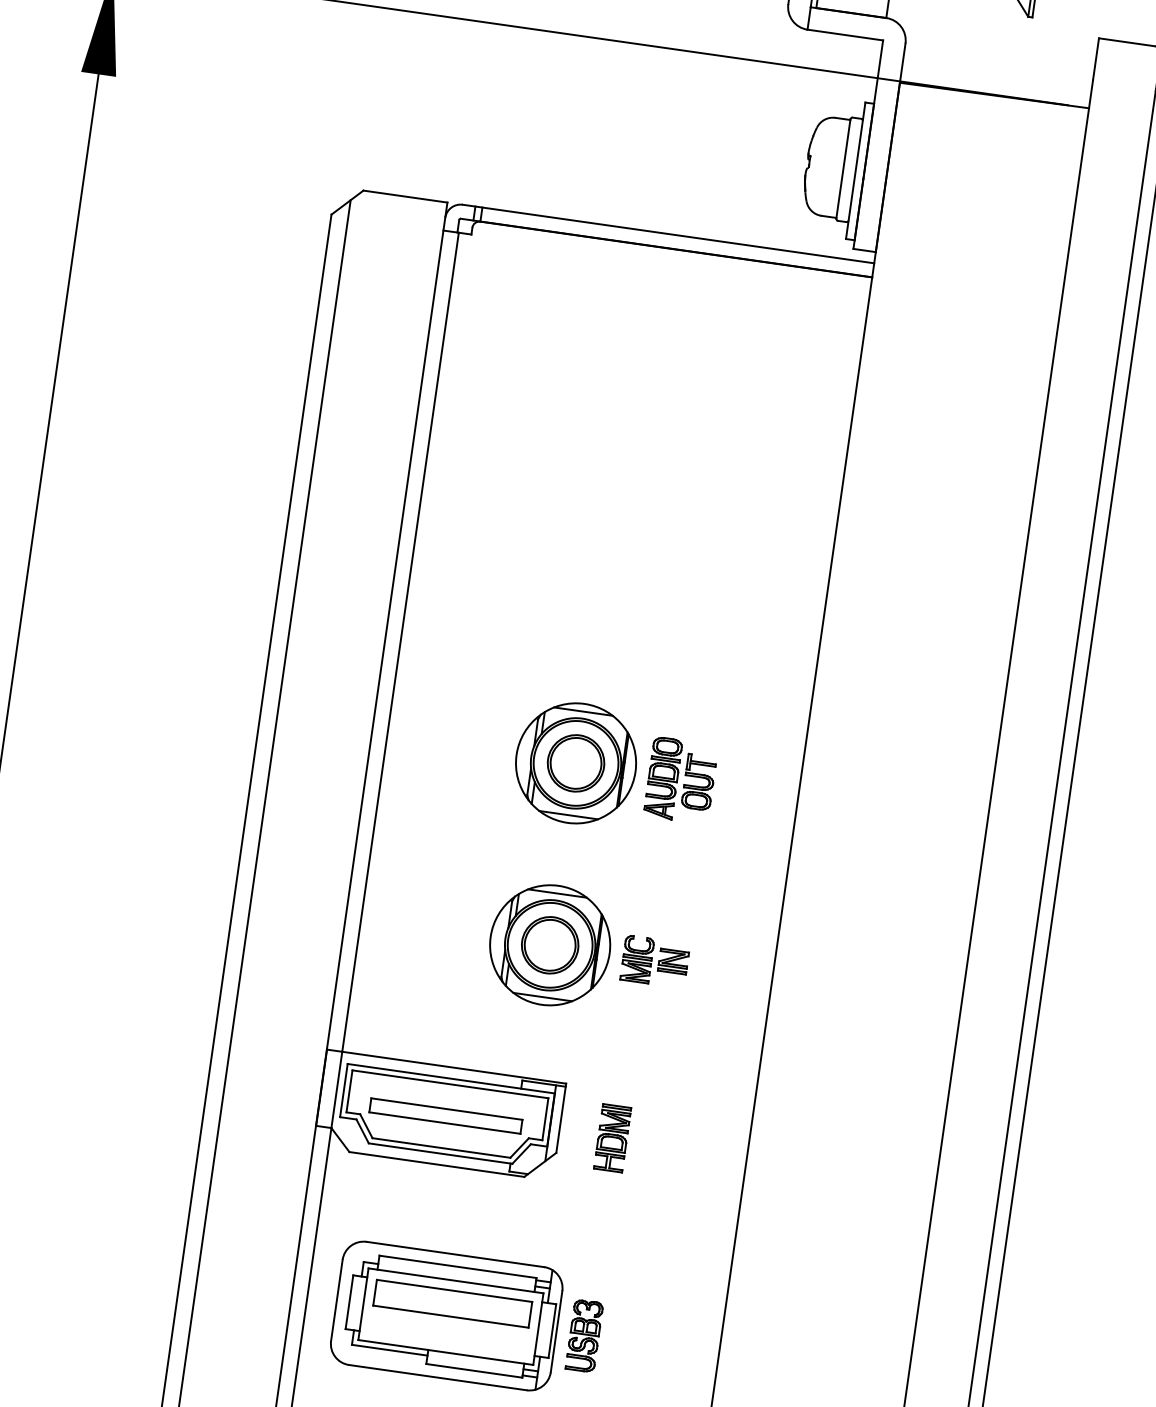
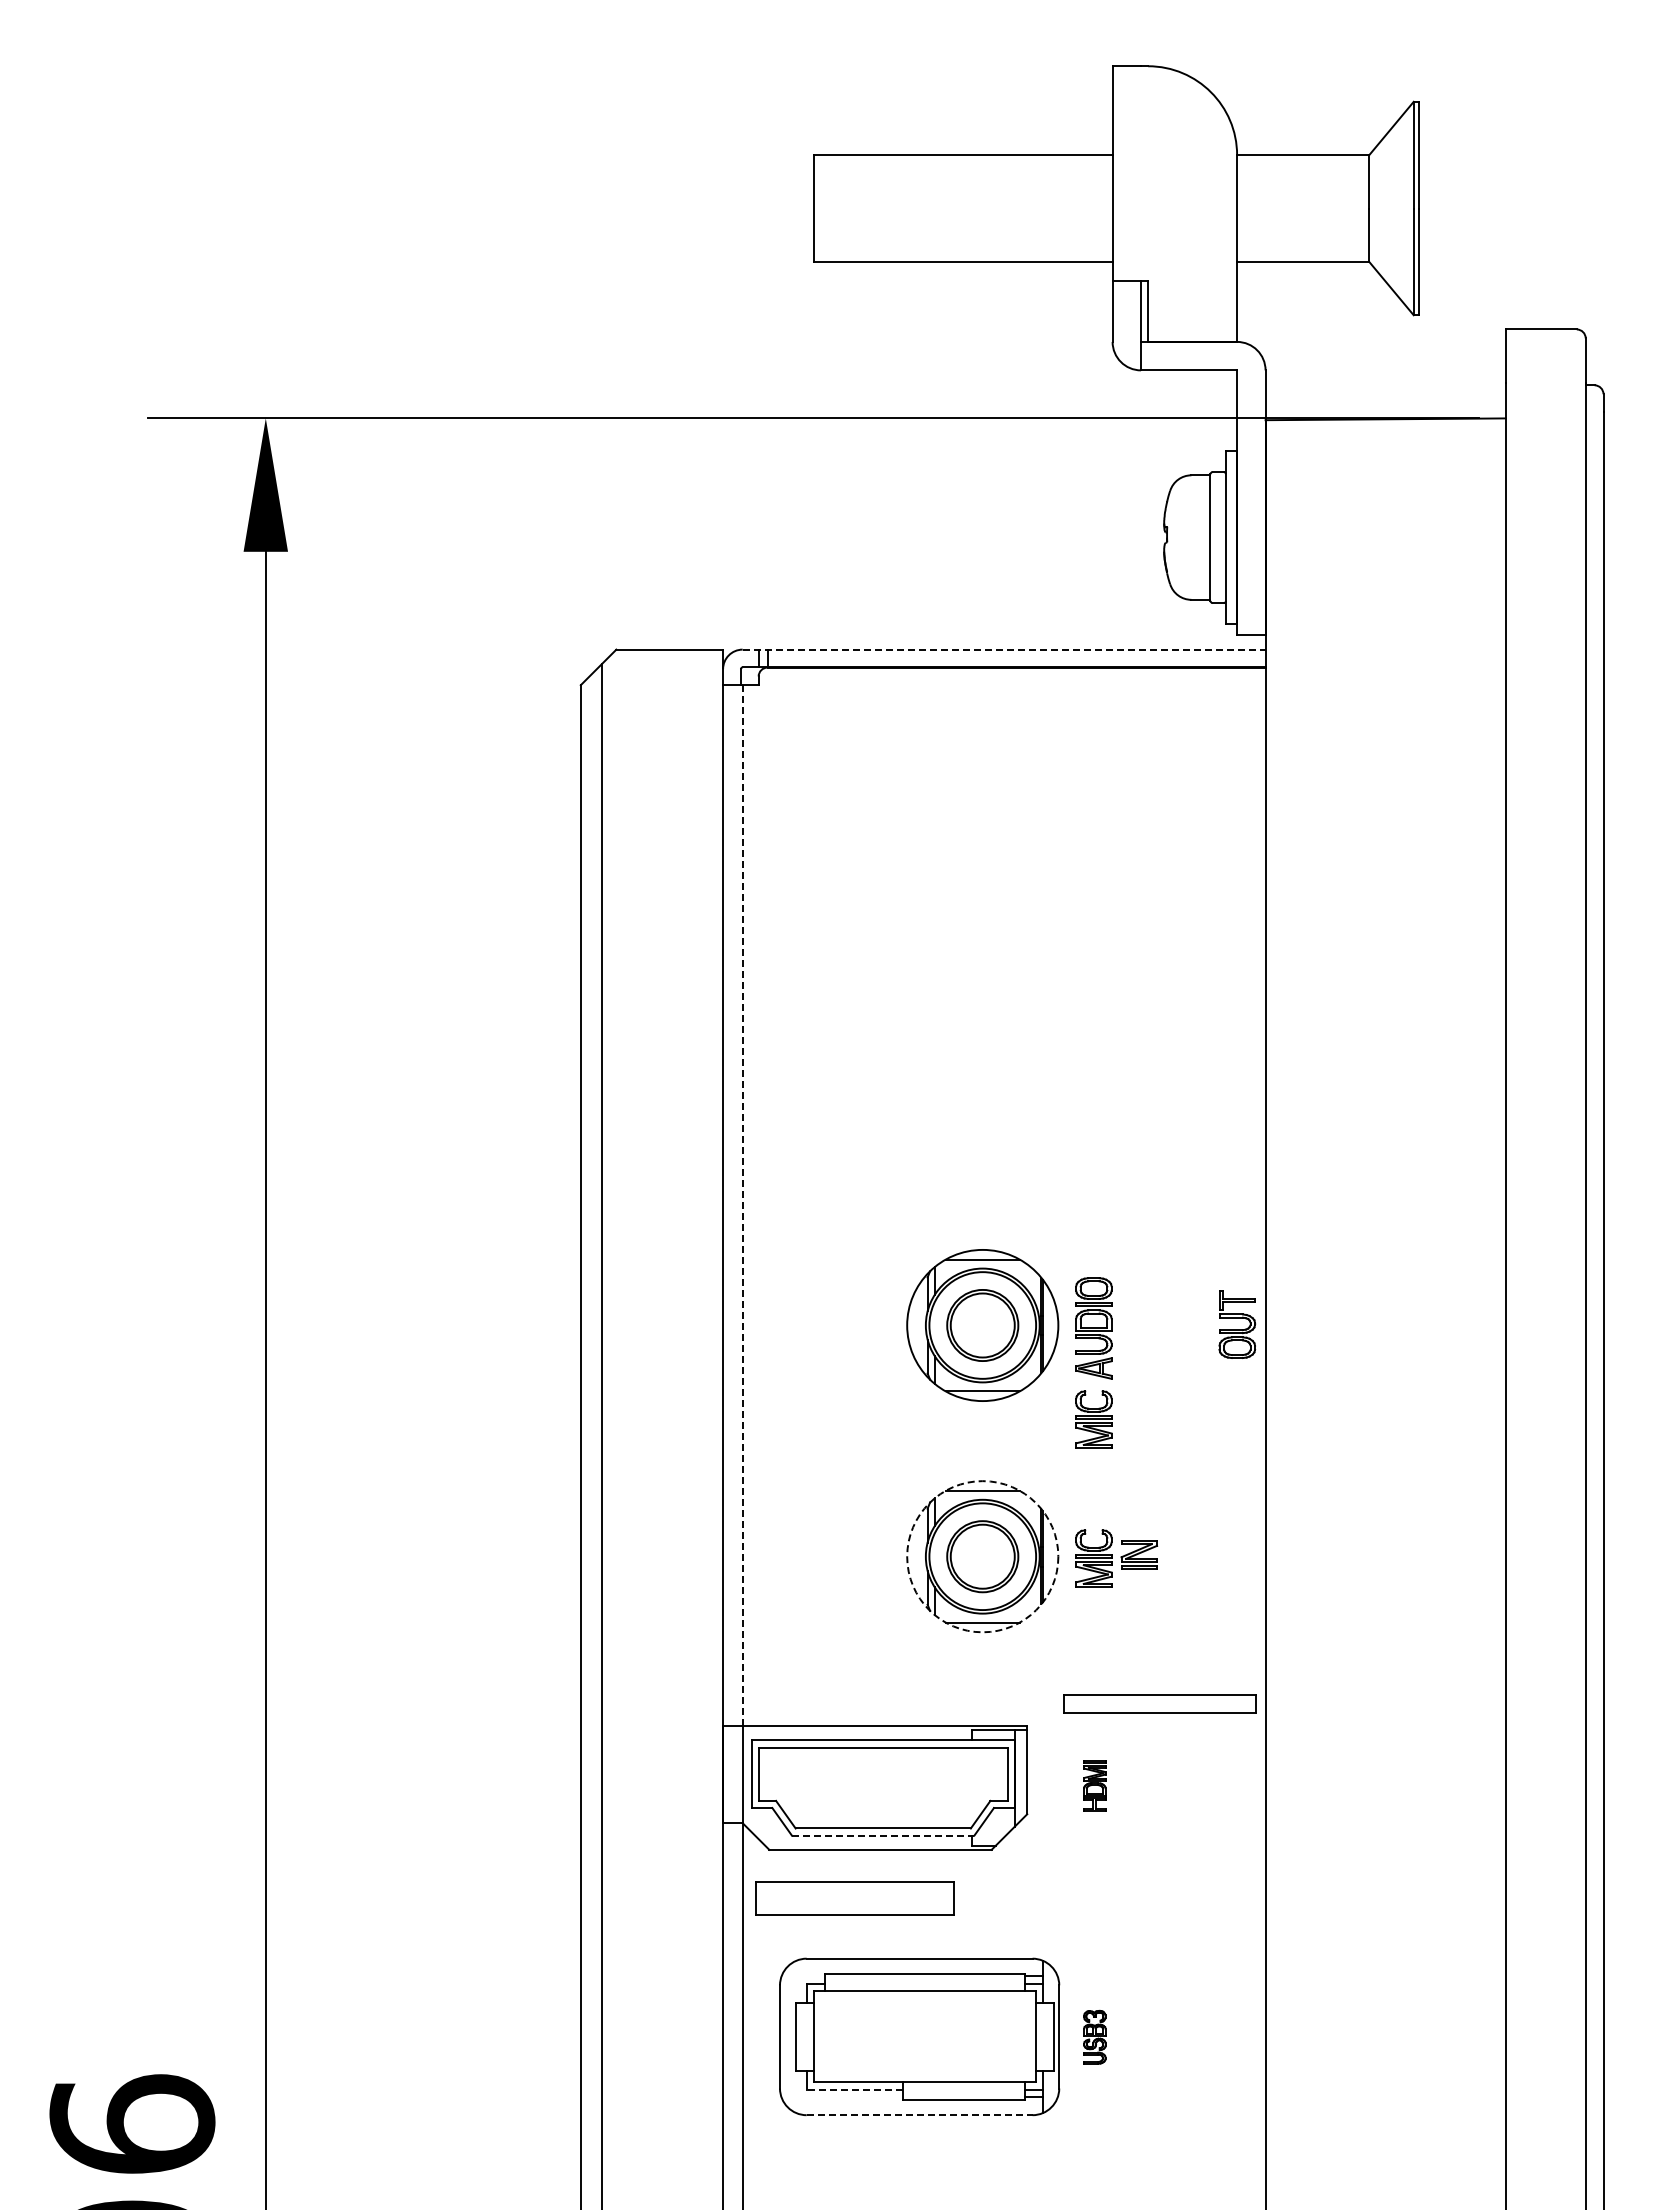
line: (668, 233) -> (1004, 649), solid -> dashed
line: (400, 642) -> (742, 1205), solid -> dashed
part: (699, 782) -> (1237, 1324), moved
part: (652, 849) -> (1093, 1419), added
circle: (549, 945) -> (982, 1556), solid -> dashed
part: (445, 1115) -> (1159, 1703), moved
part: (612, 1137) -> (1094, 1785), size x0.6
line: (440, 1153) -> (883, 1835), solid -> dashed
part: (452, 1303) -> (854, 1898), moved
part: (584, 1336) -> (1094, 2037), size x0.6
line: (389, 1350) -> (854, 2089), solid -> dashed
line: (437, 1377) -> (919, 2115), solid -> dashed

